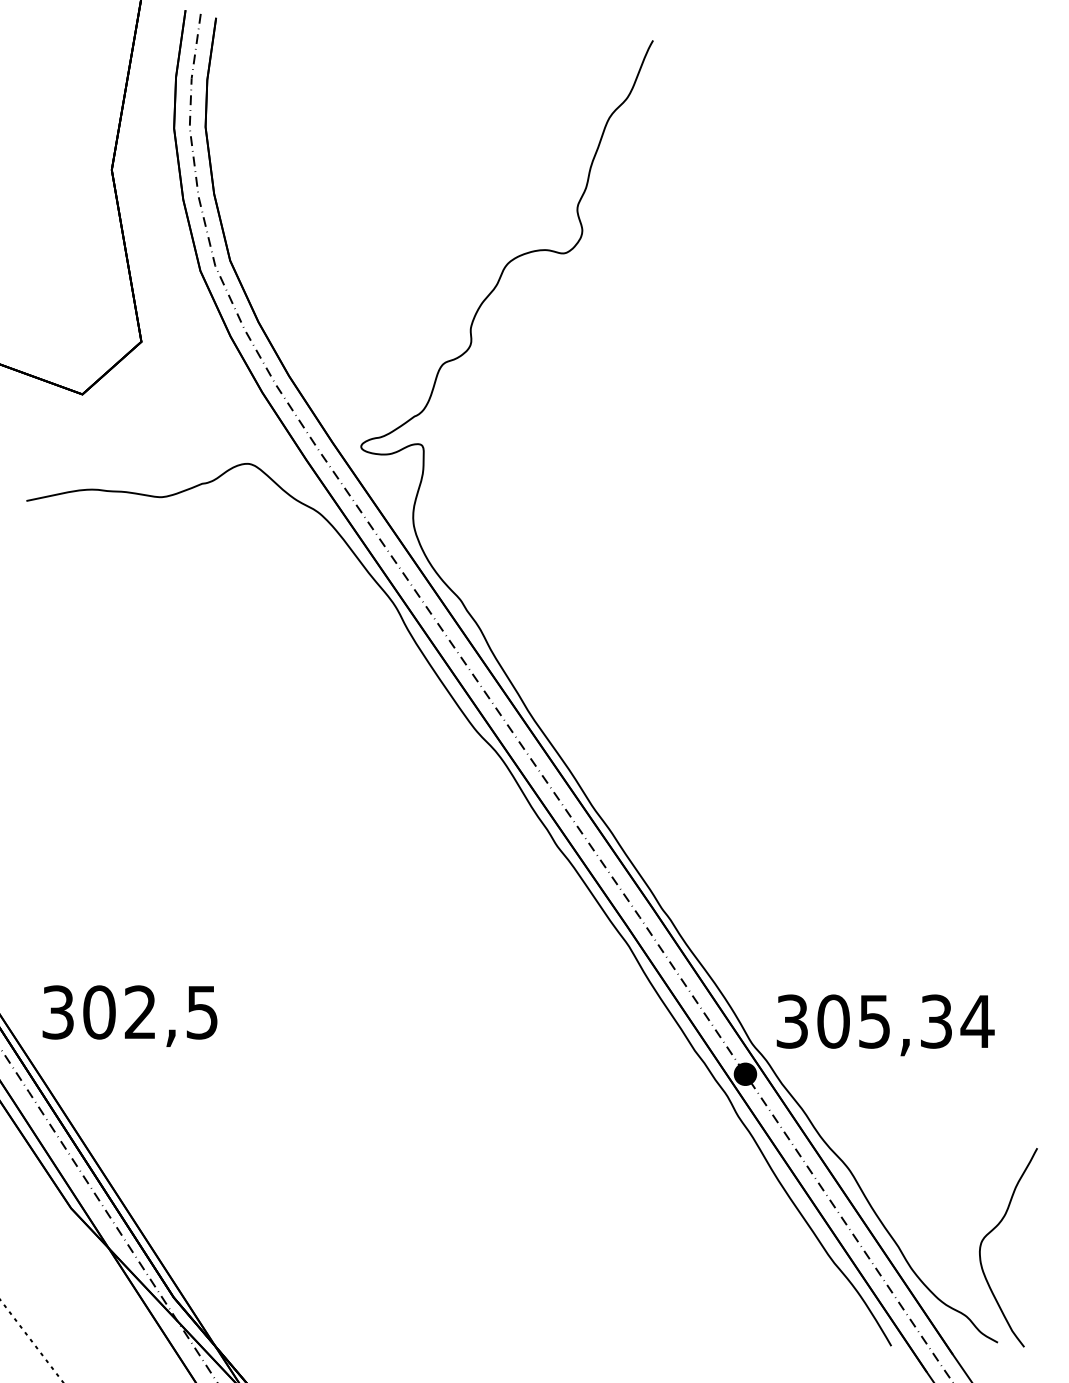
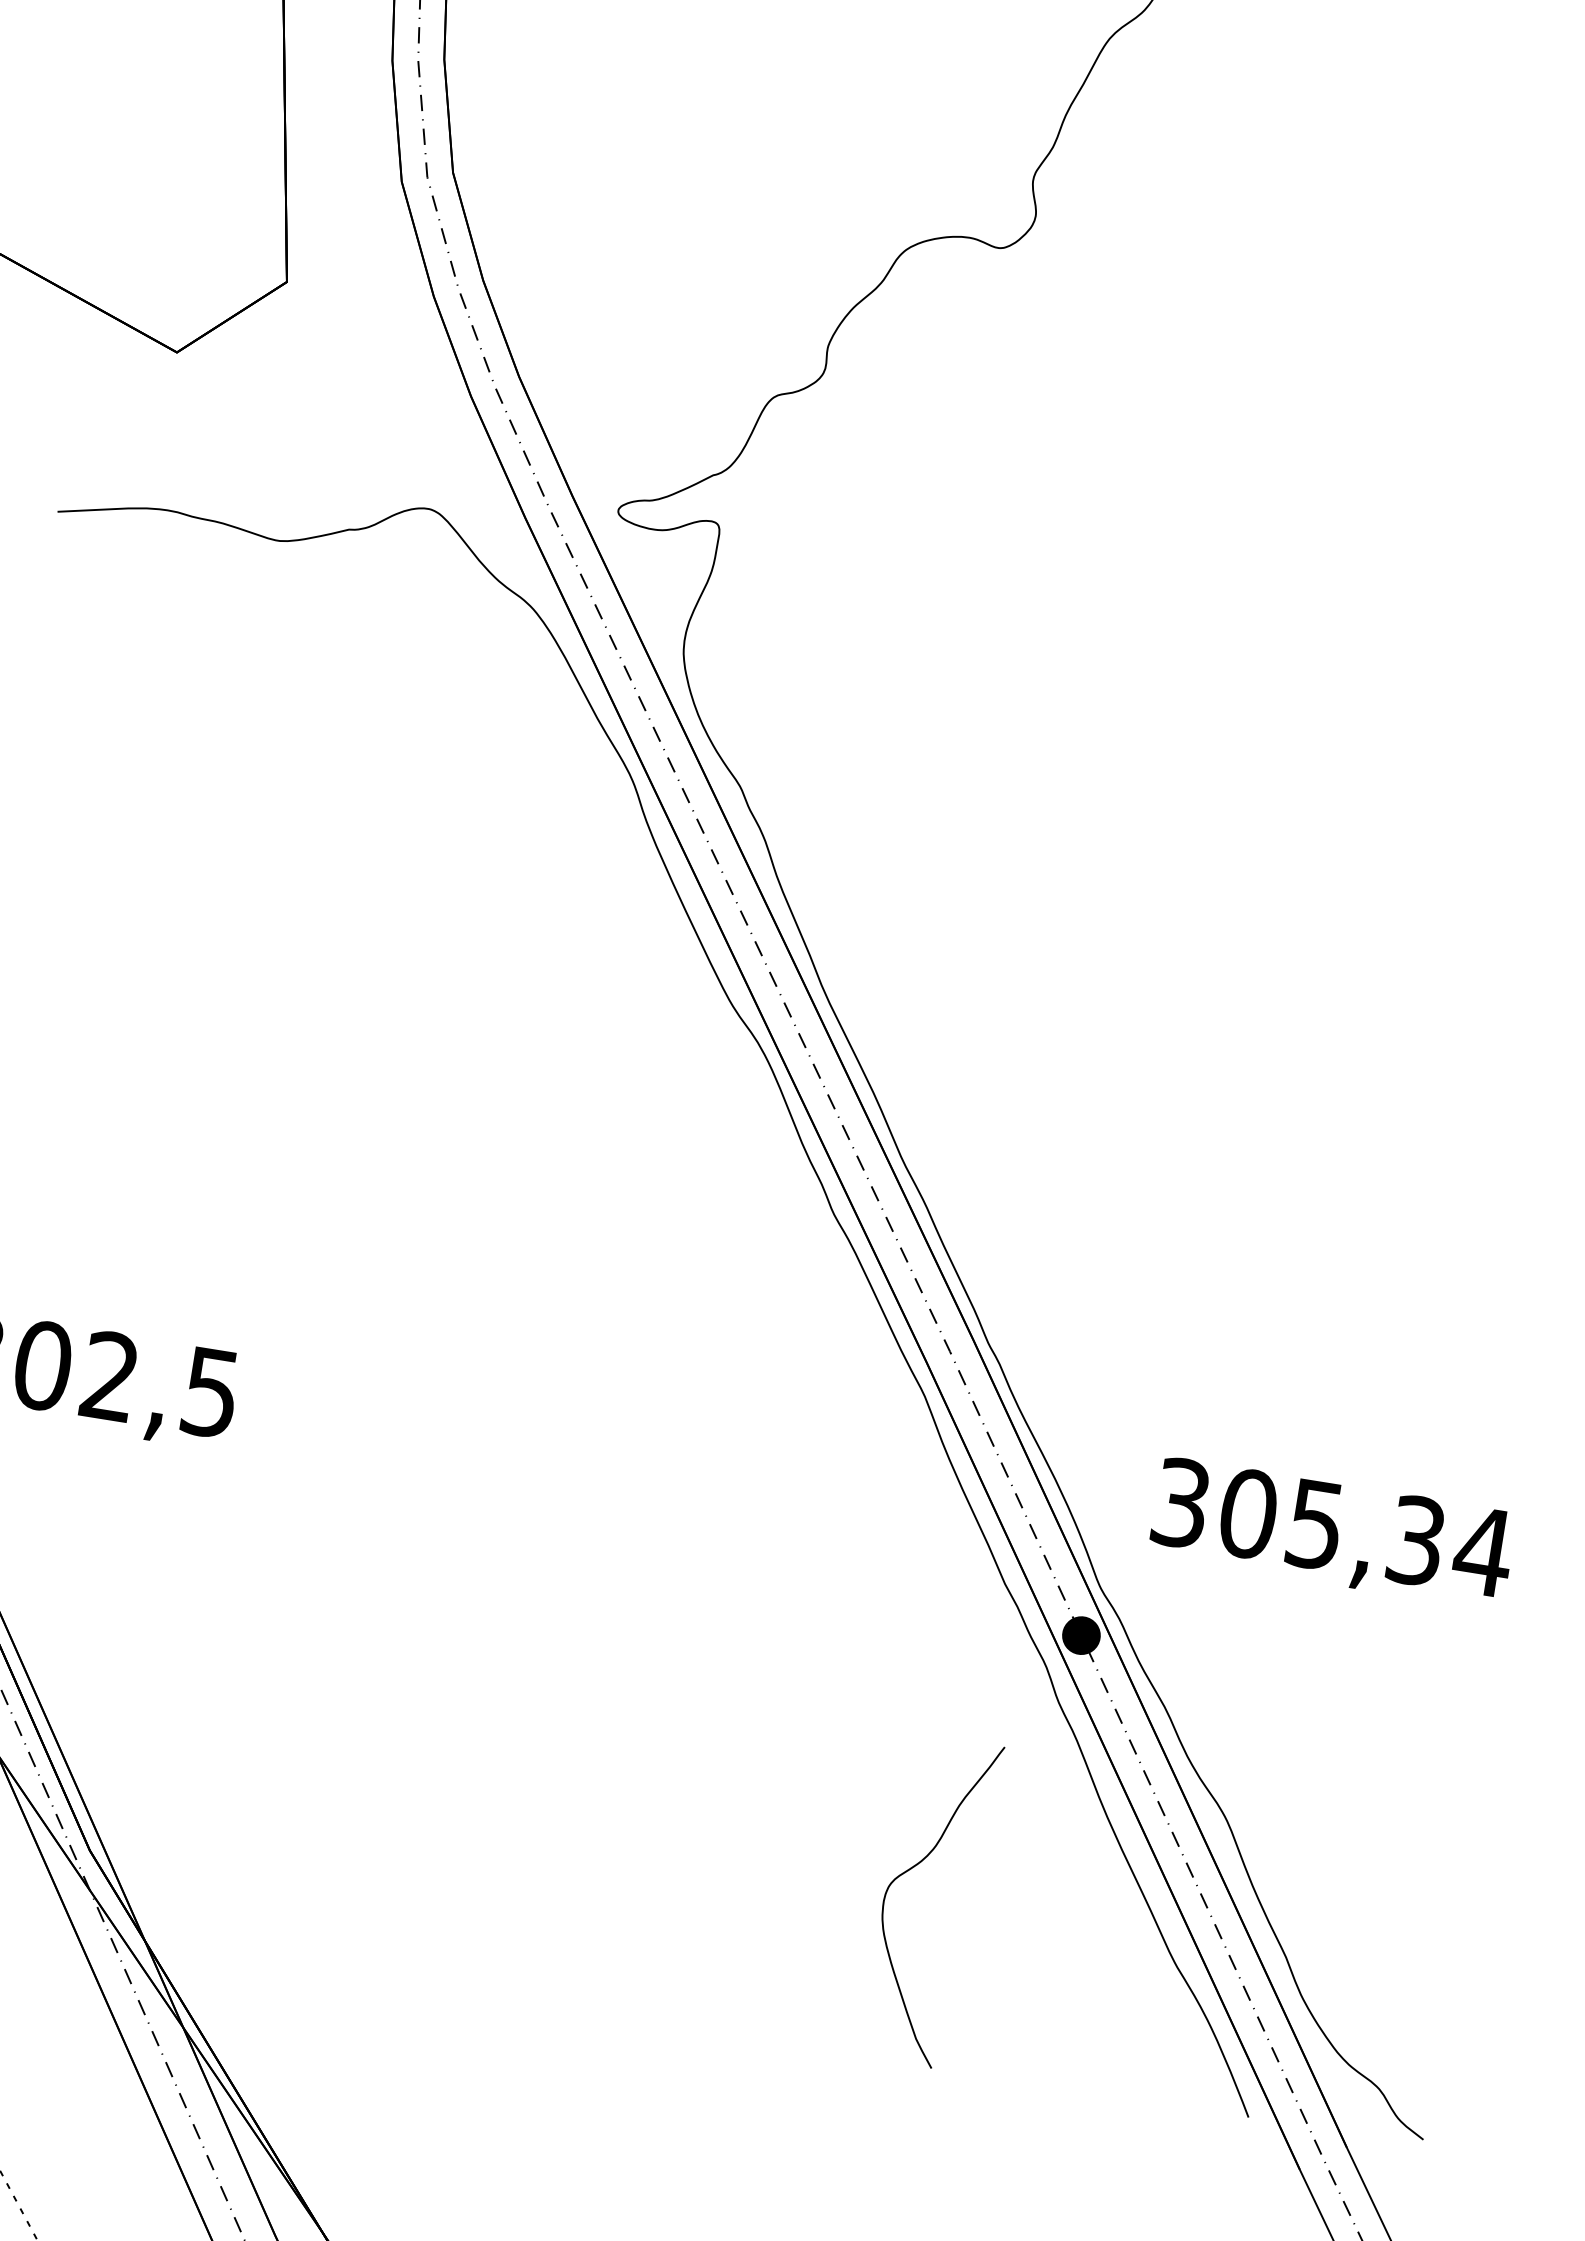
text: (885, 1025) -> (1332, 1533), moved
curve: (992, 1231) -> (909, 1871), moved

